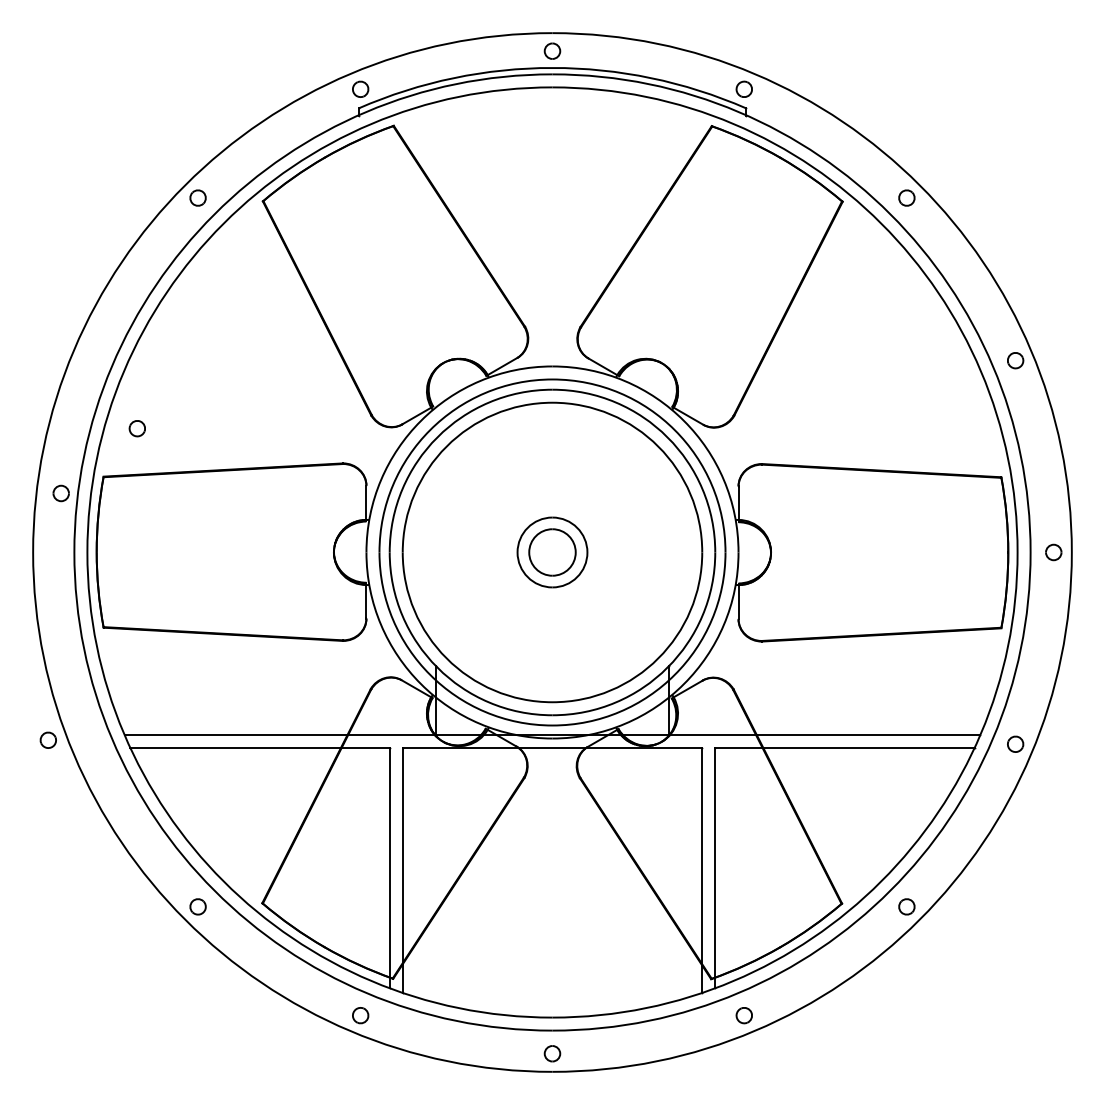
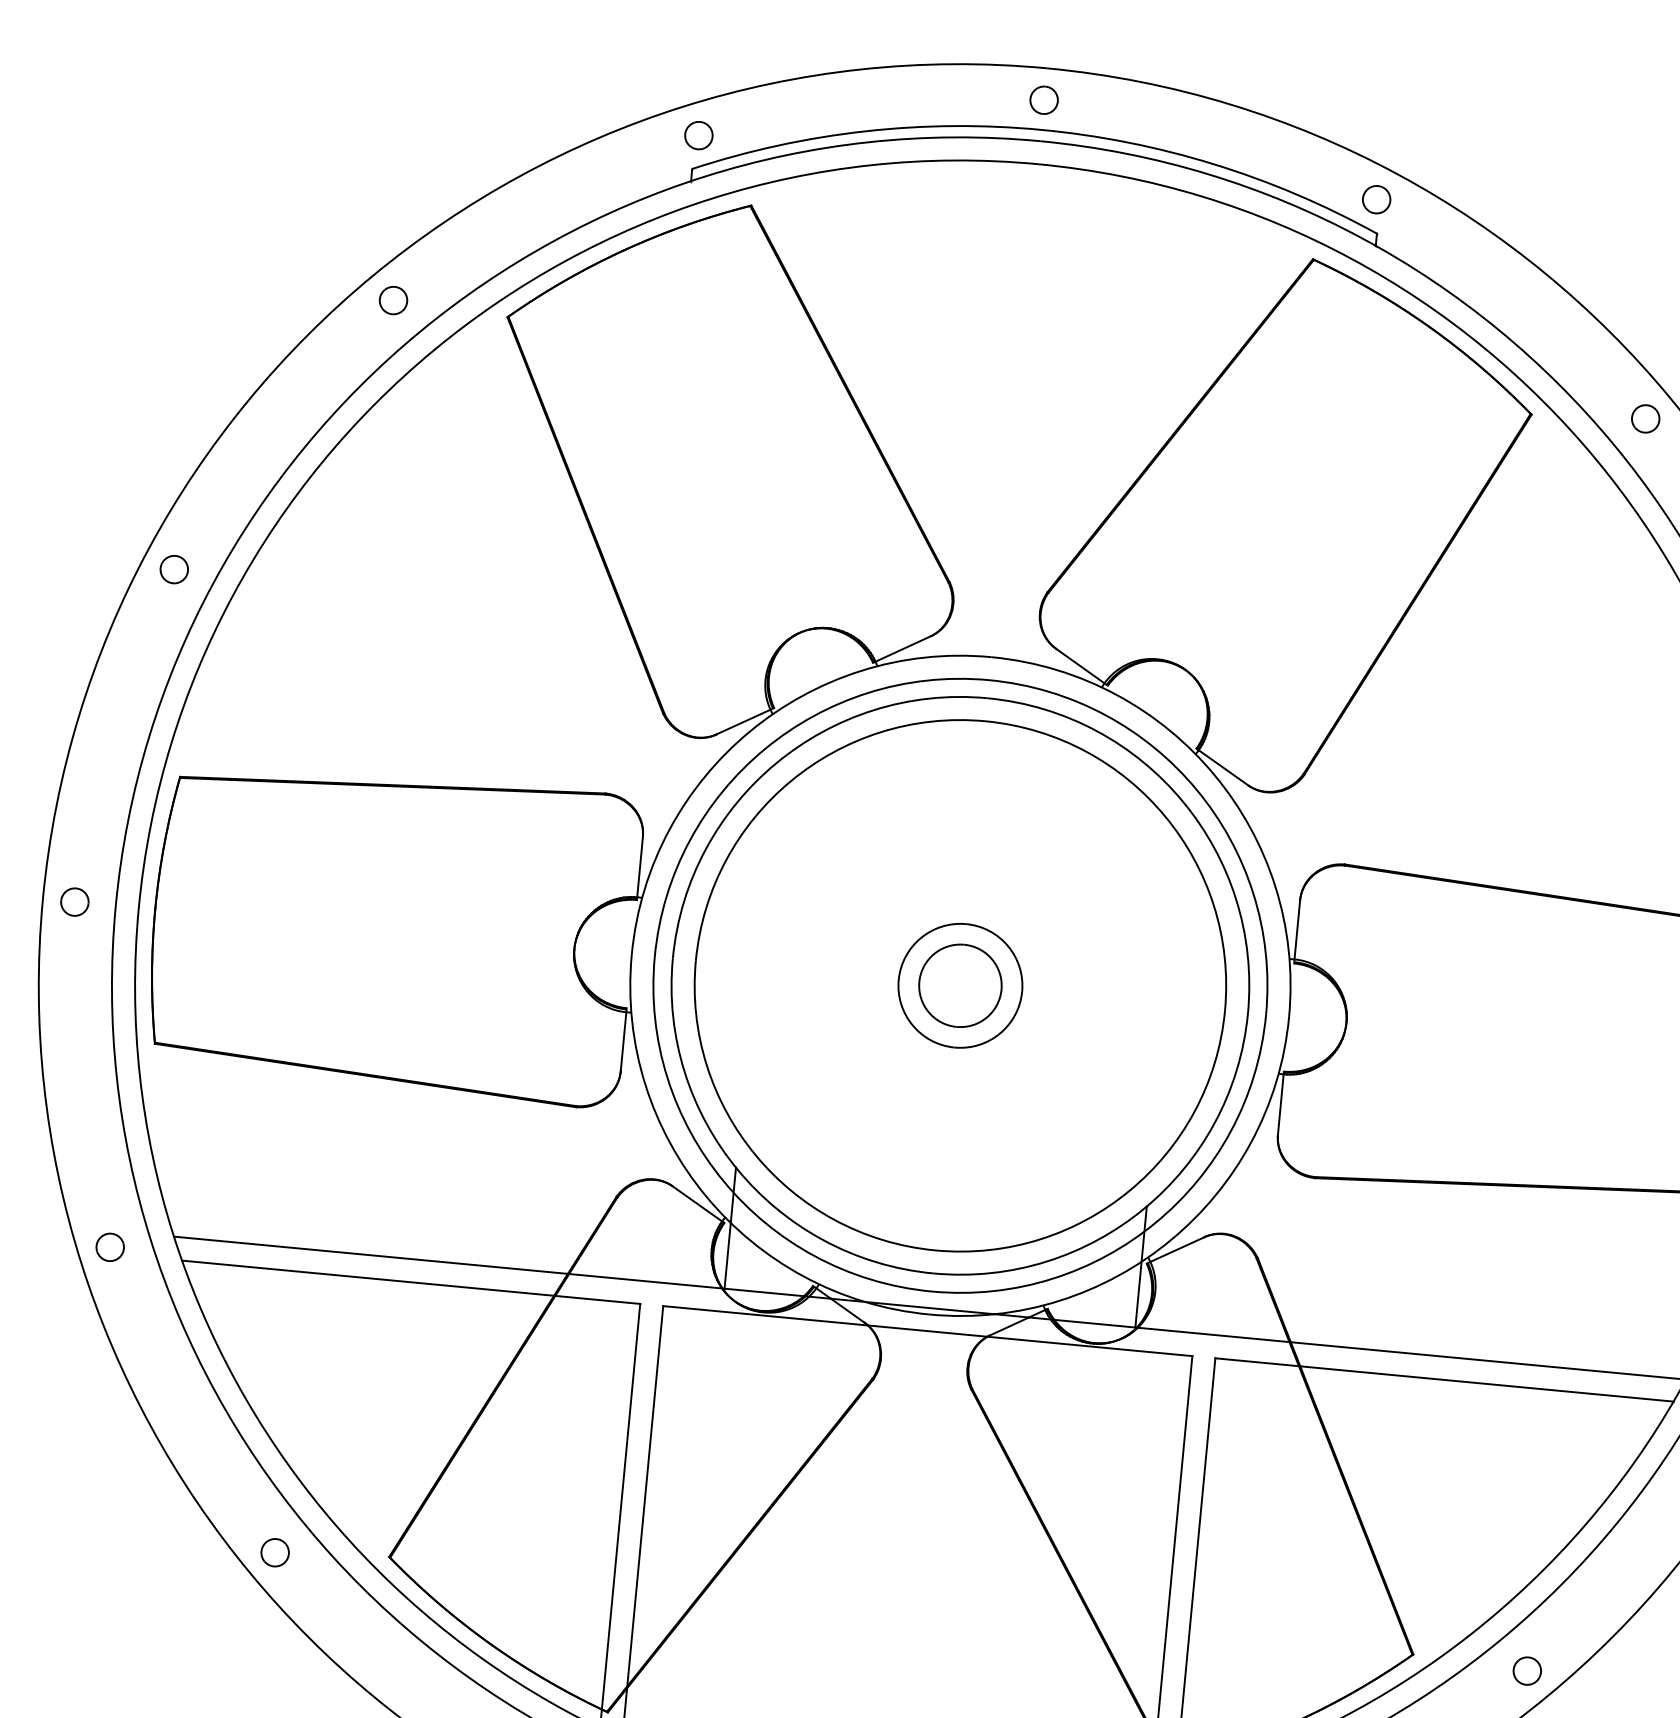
part: (136, 428) -> (172, 569), moved
part: (60, 493) -> (73, 902), moved
part: (47, 739) -> (108, 1245), moved

